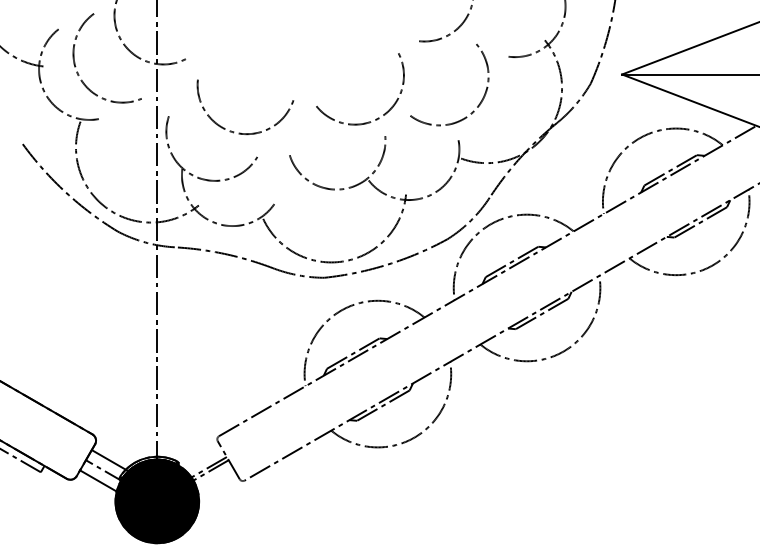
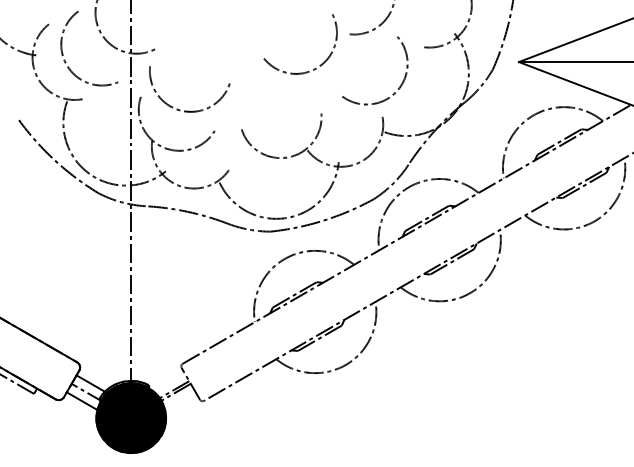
arc: (378, 116) -> (315, 67), moved
arc: (245, 132) -> (189, 110), moved

